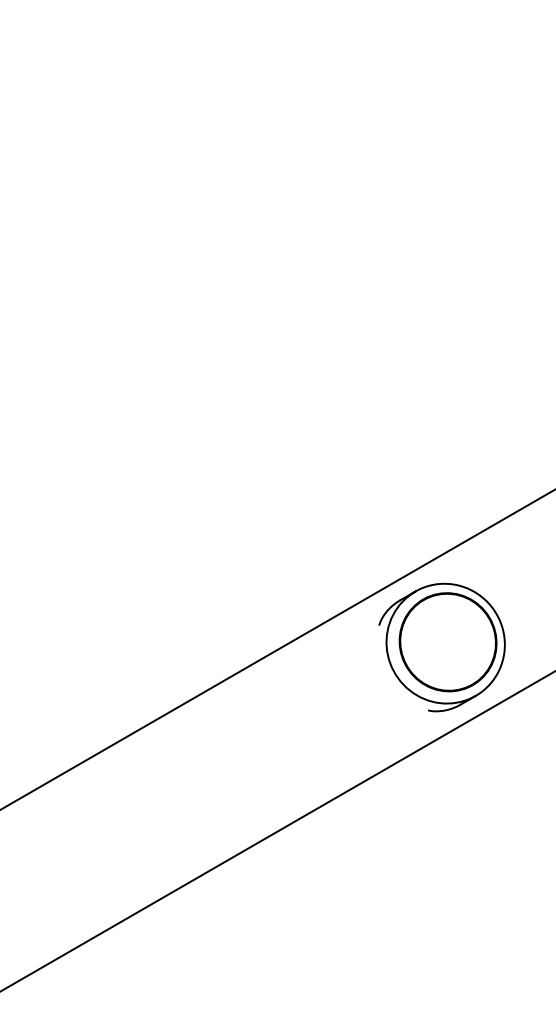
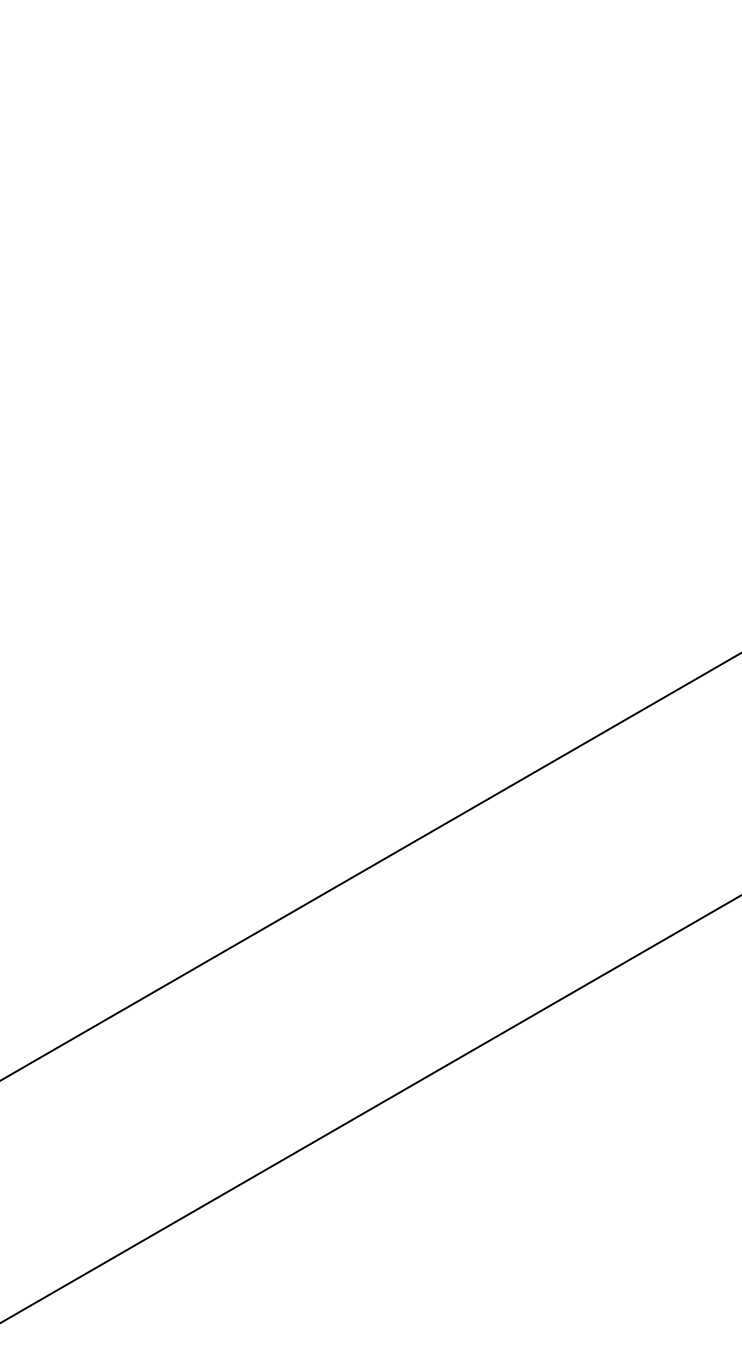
part: (441, 647) -> (589, 863), removed

